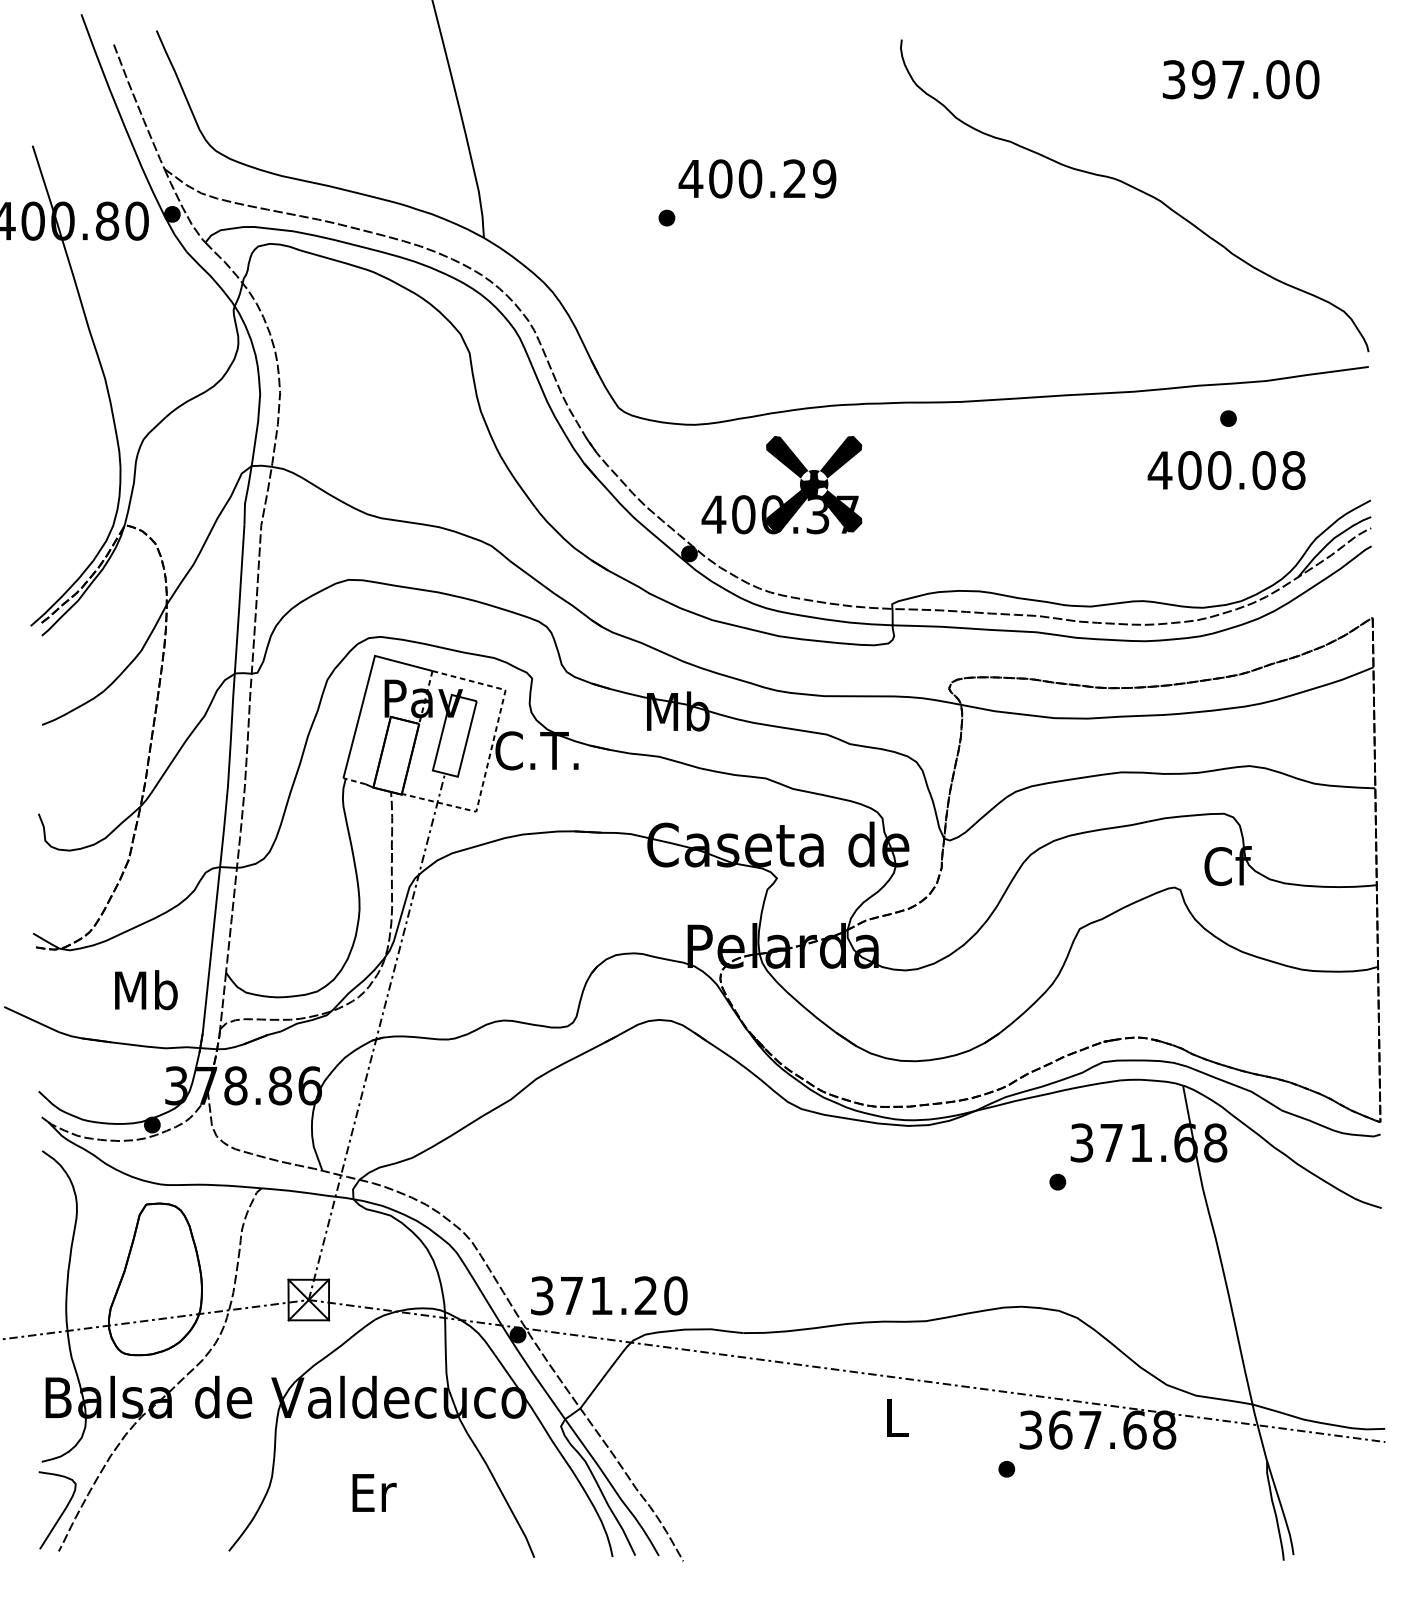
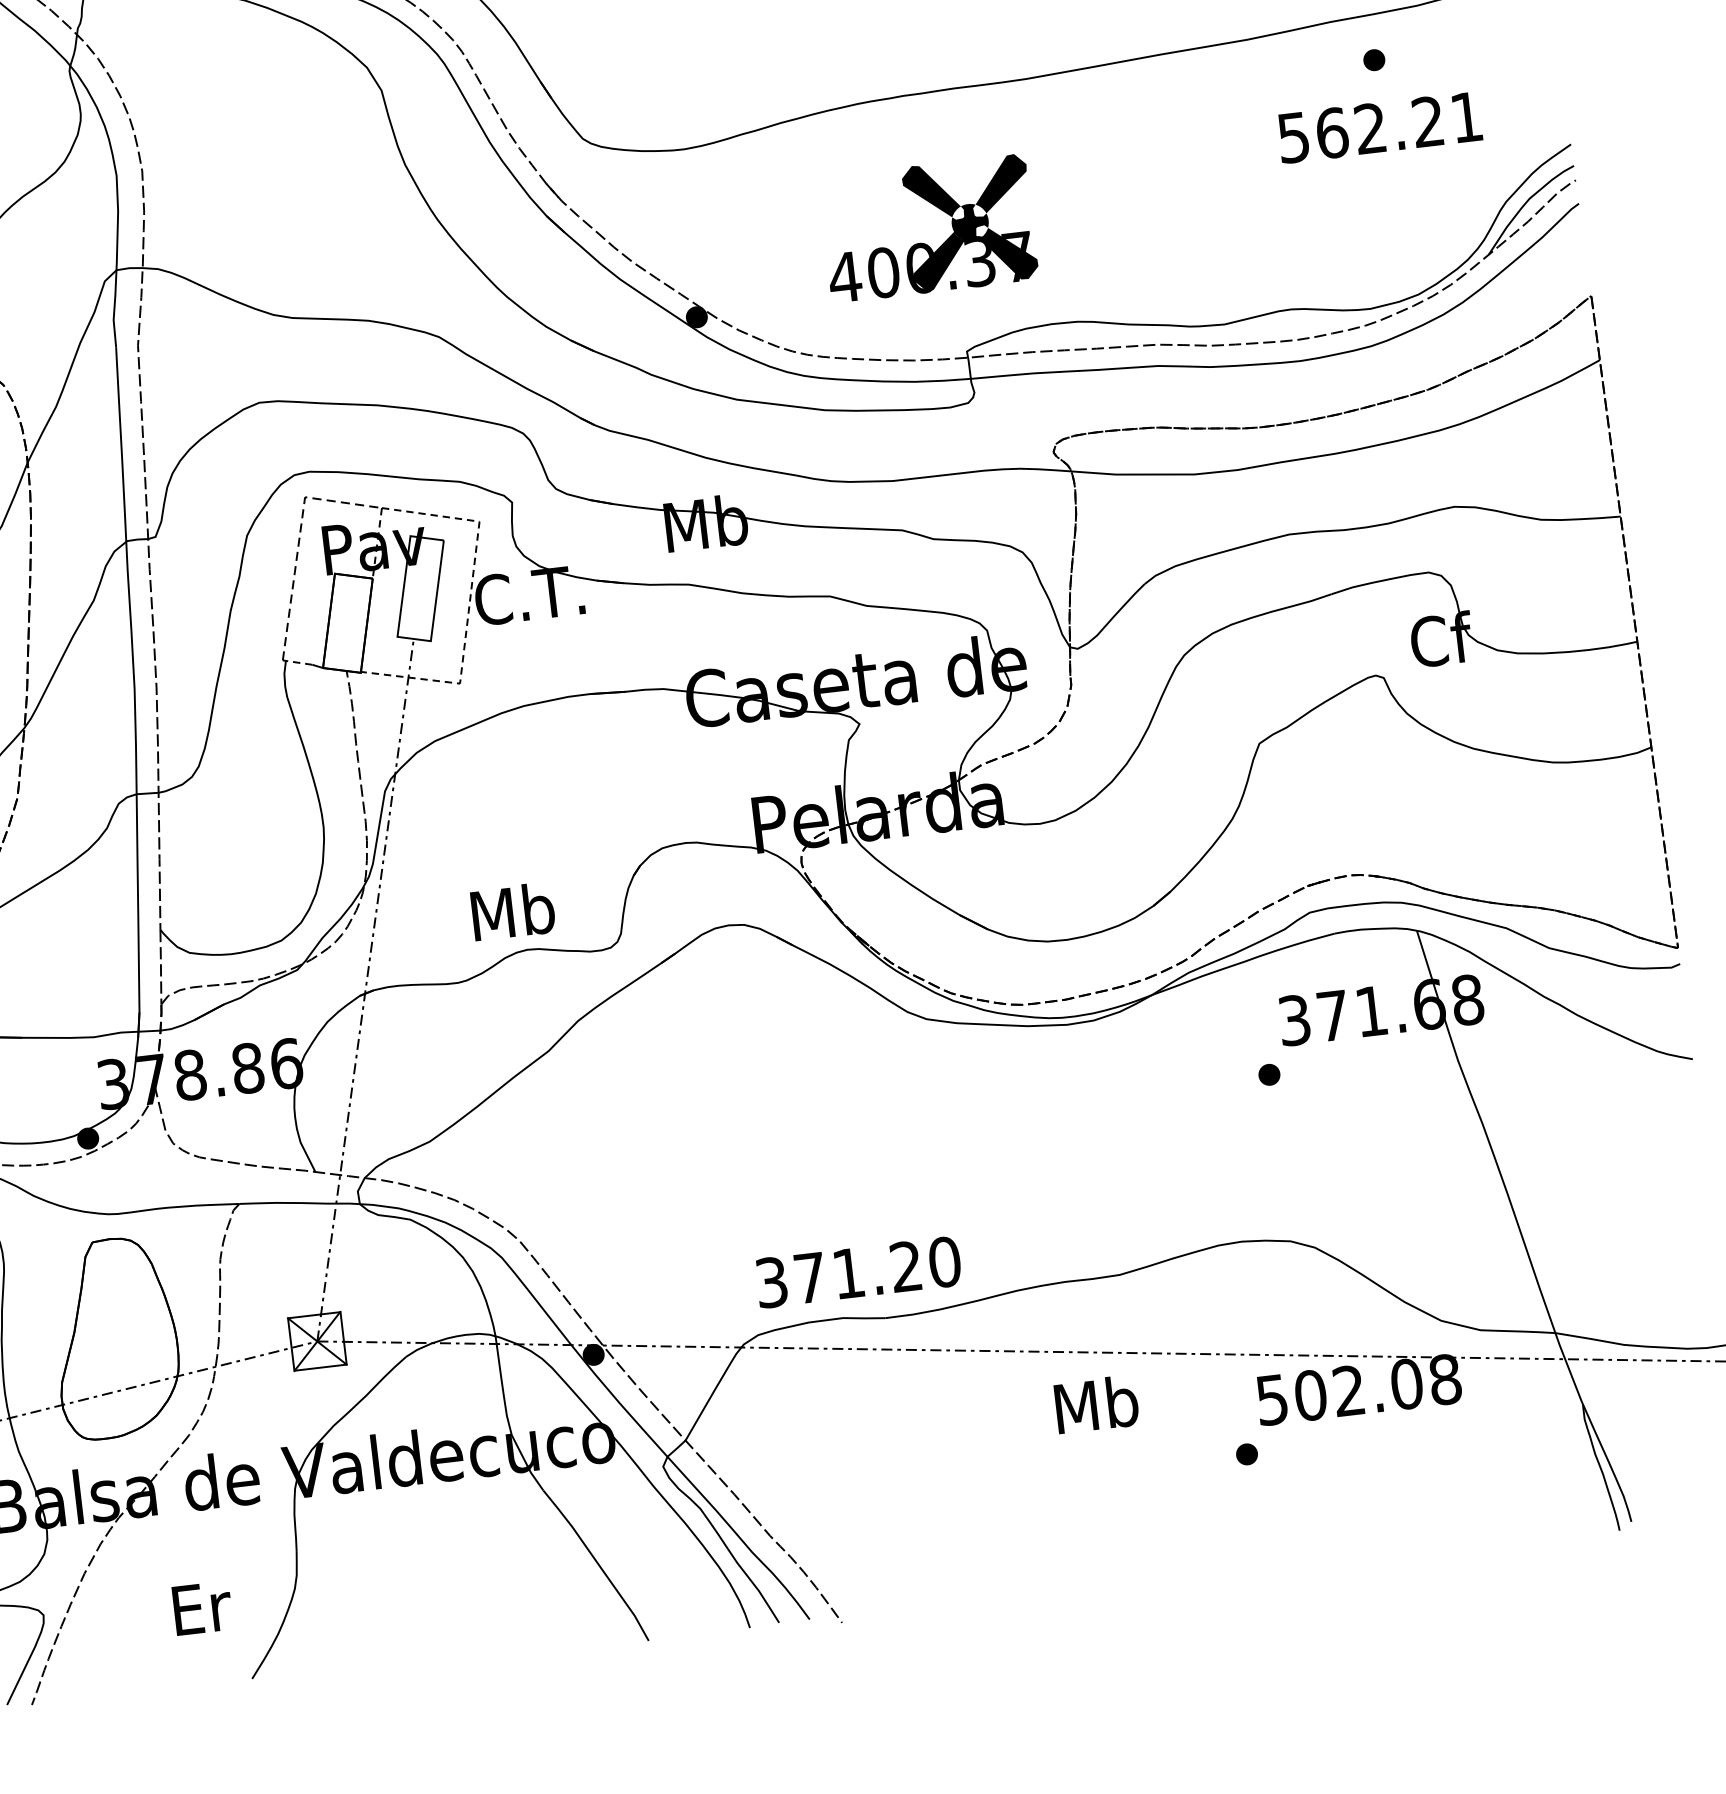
text: (1226, 470) -> (1379, 127), 400.08 -> 562.21
text: (781, 485) -> (928, 229), moved
line: (366, 687) -> (298, 539), solid -> dashed
text: (146, 990) -> (513, 912), moved
text: (609, 1295) -> (858, 1271), moved
text: (896, 1417) -> (1096, 1404), L -> Mb
text: (1083, 1429) -> (1340, 1391), 367.68 -> 502.08
text: (374, 1492) -> (202, 1607), moved

